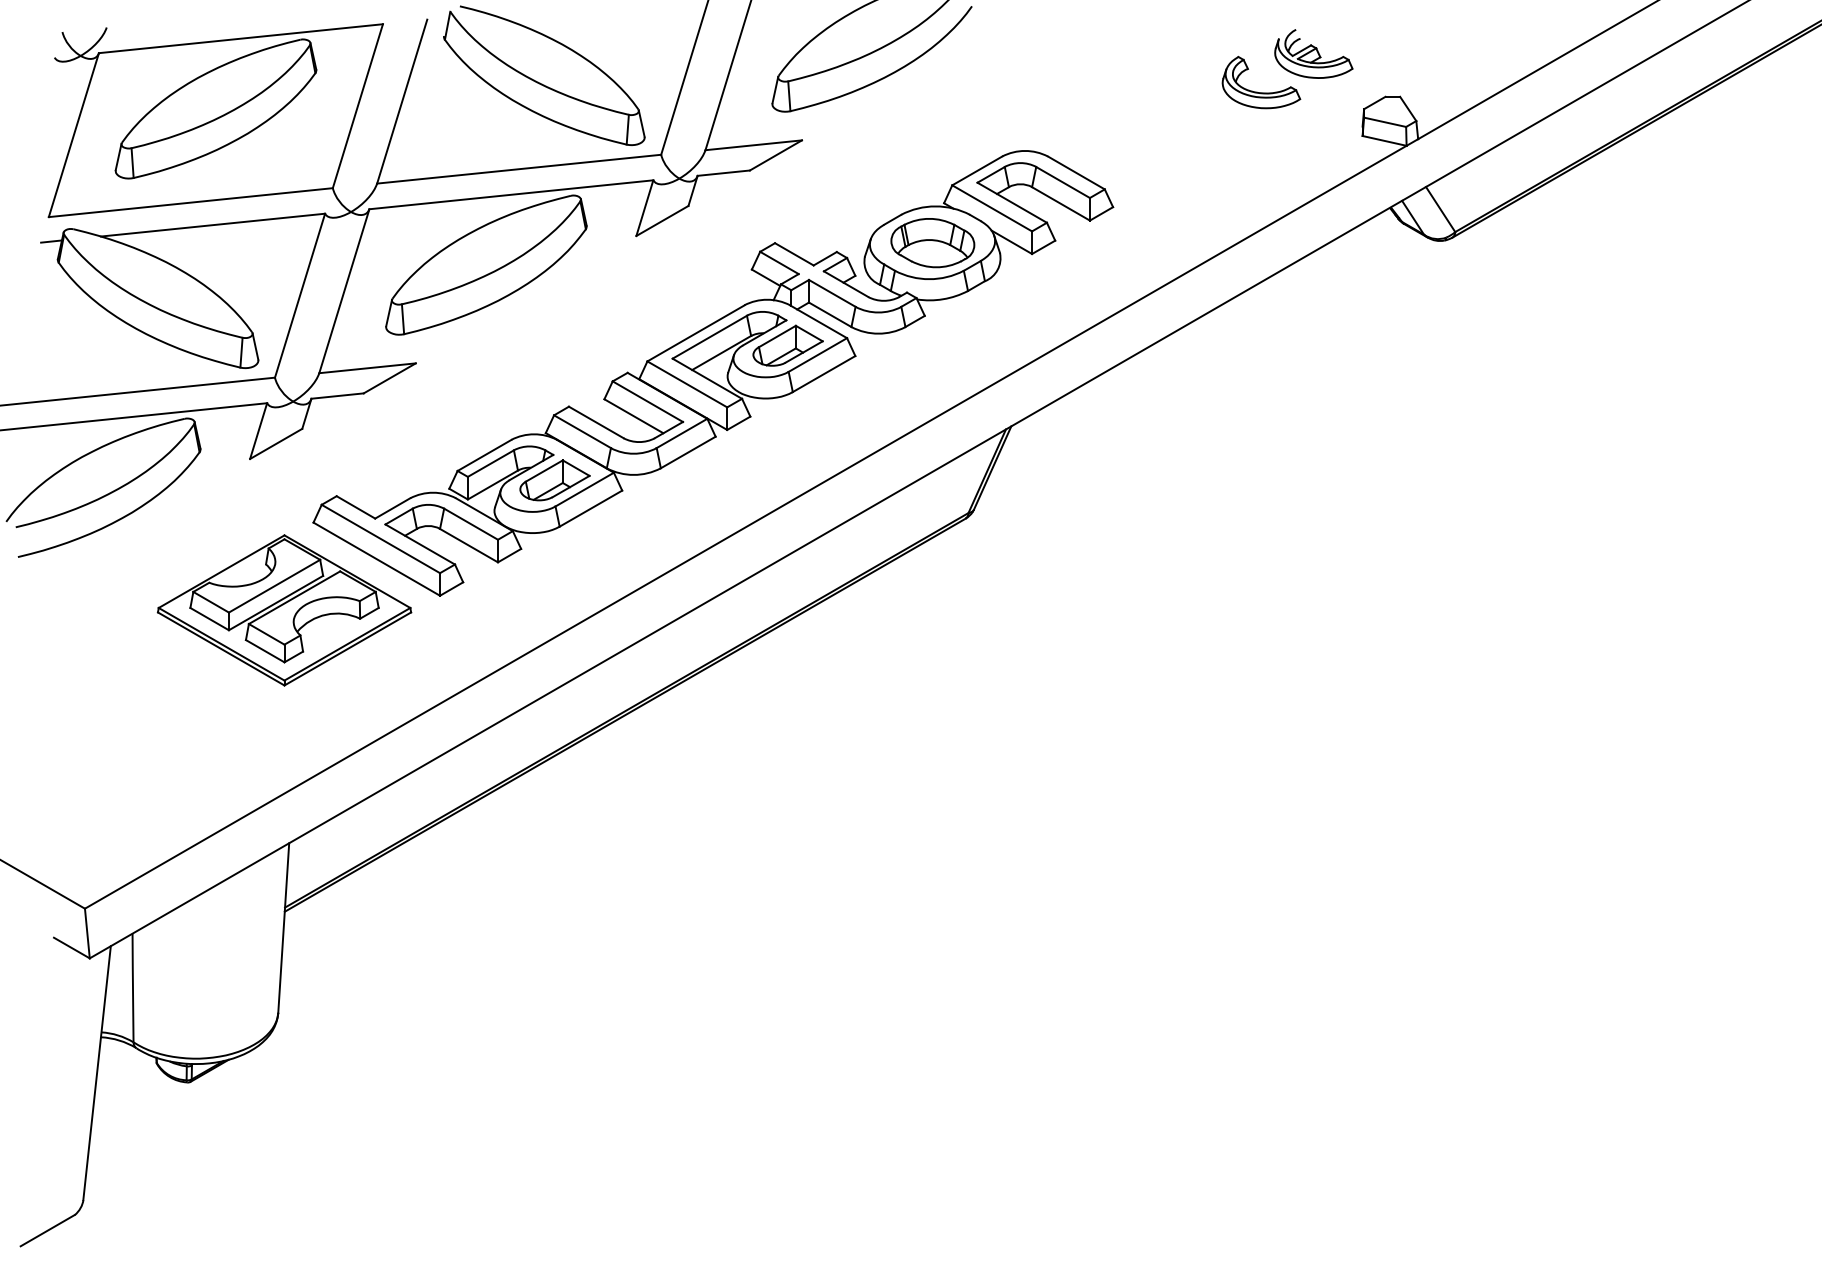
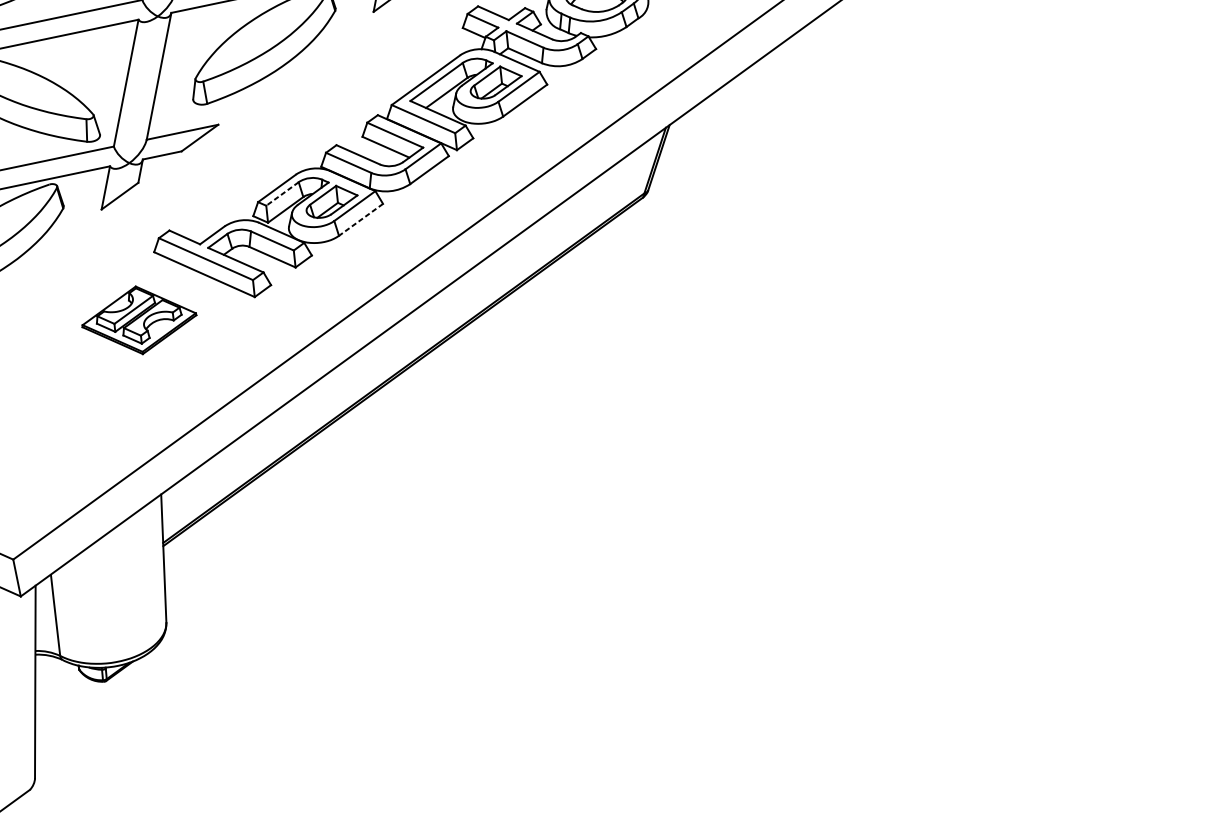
line: (490, 463) -> (282, 193), solid -> dashed
line: (590, 508) -> (360, 219), solid -> dashed
part: (284, 610) -> (139, 320), size x0.6

